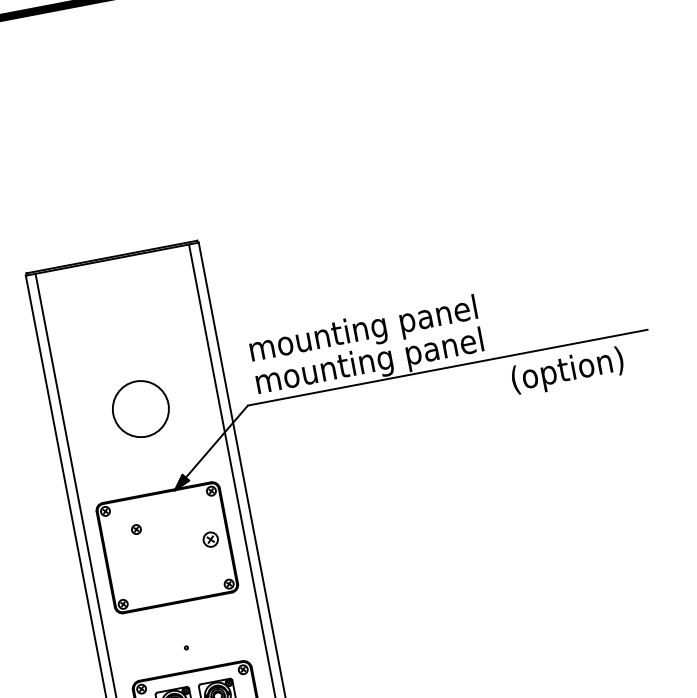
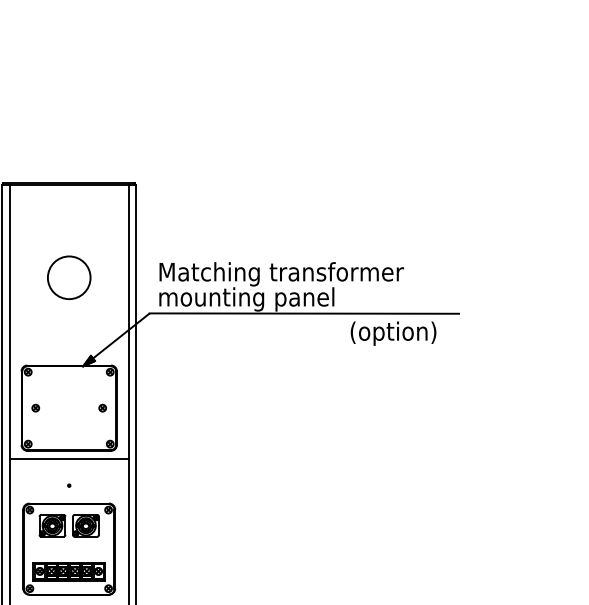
text: (408, 322) -> (281, 274), mounting panel -> Matching transformer
circle: (141, 408) -> (69, 277), moved
part: (135, 528) -> (35, 407), moved
part: (210, 538) -> (102, 407), size x0.62
line: (179, 614) -> (68, 459), added

